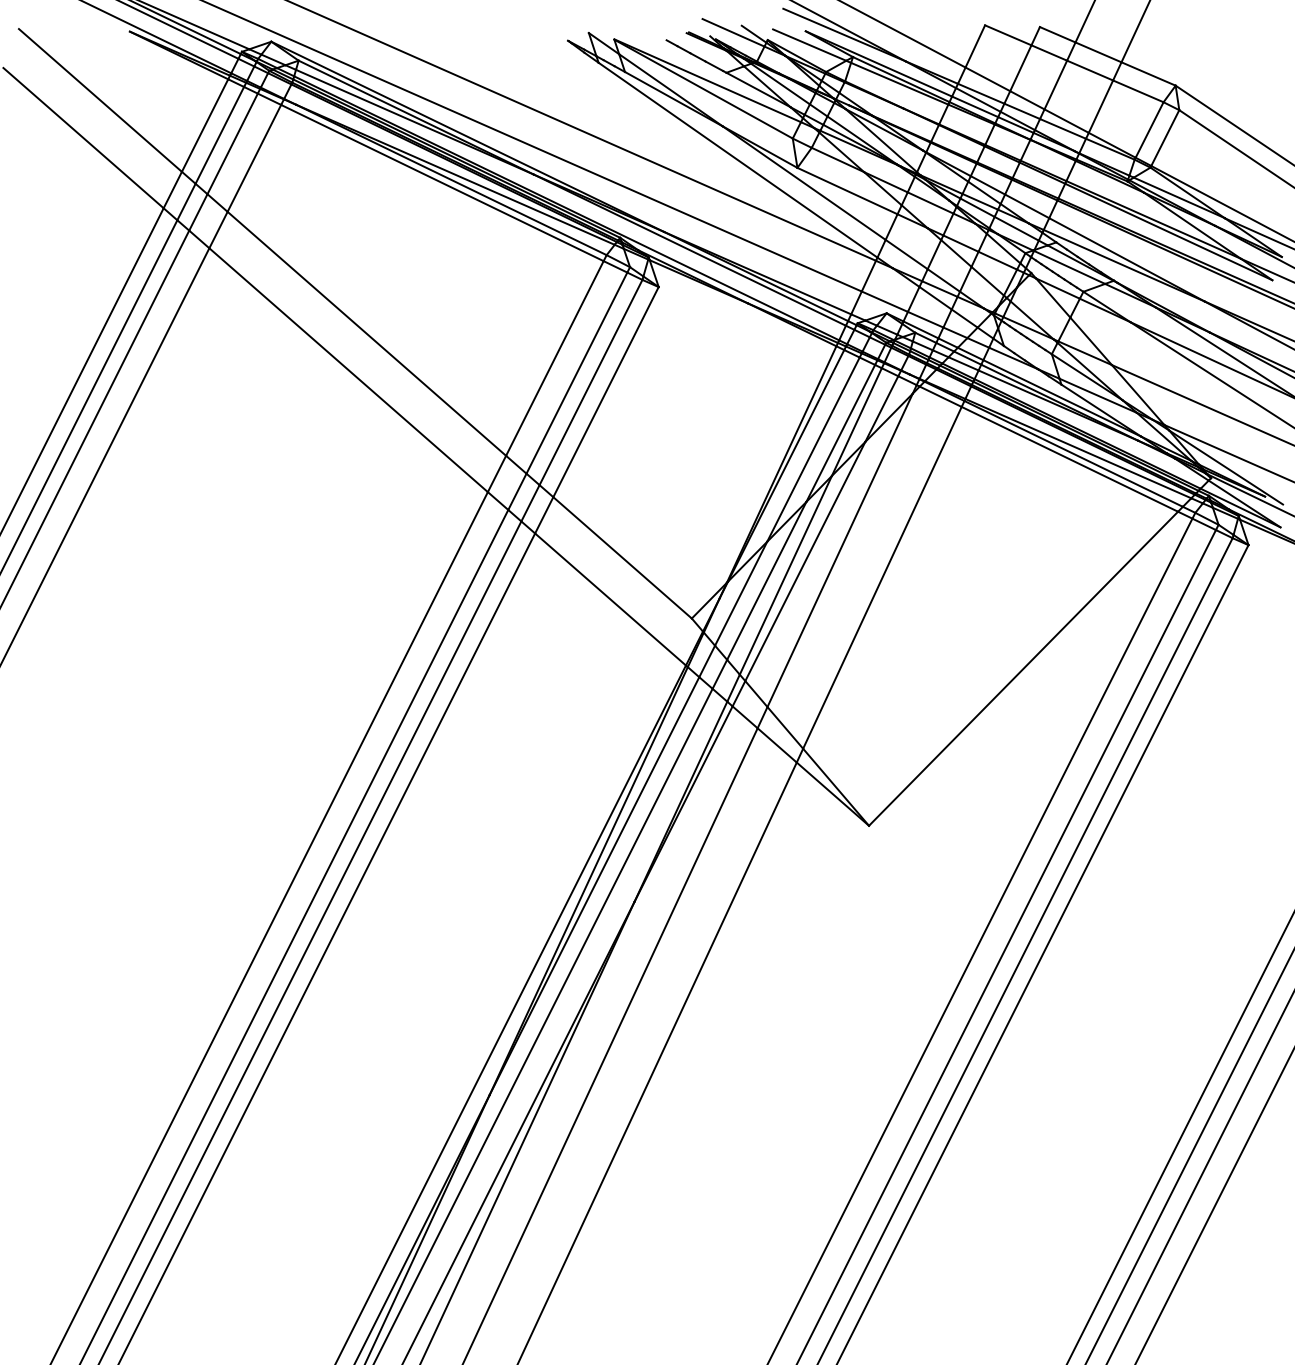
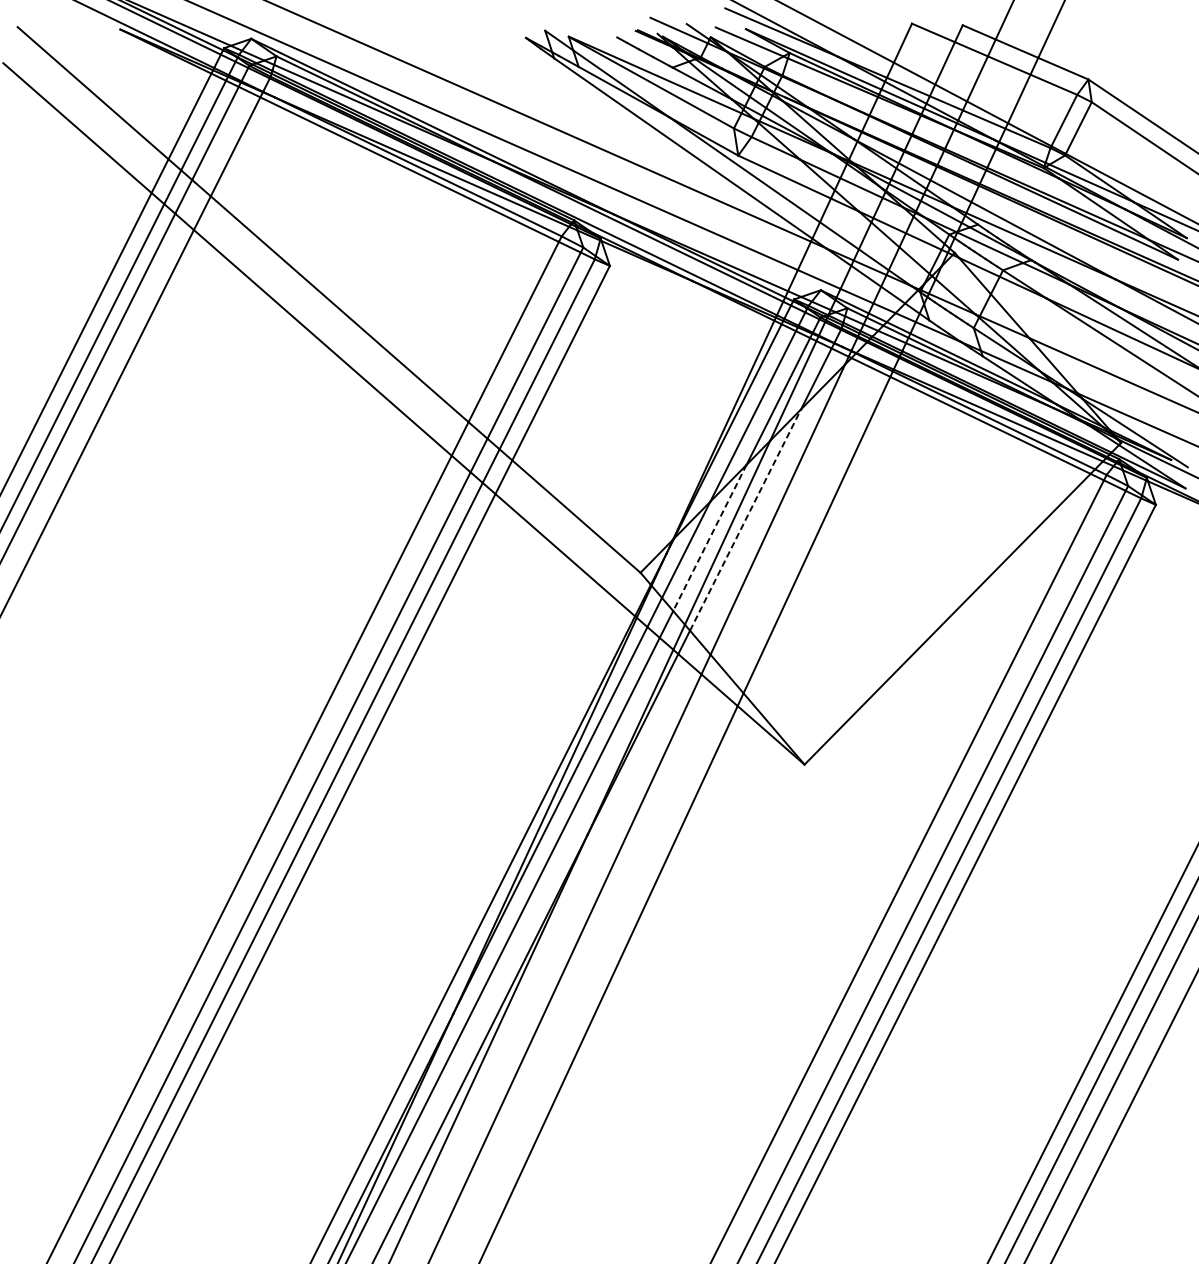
line: (805, 561) -> (745, 519), solid -> dashed
line: (766, 581) -> (709, 538), solid -> dashed

